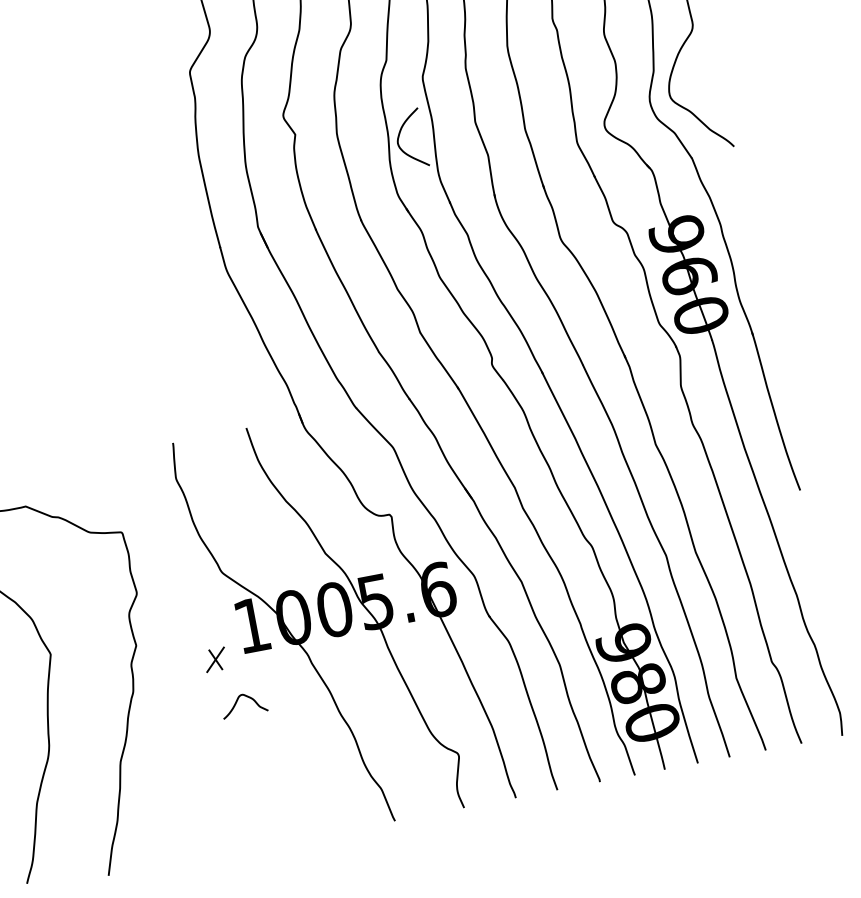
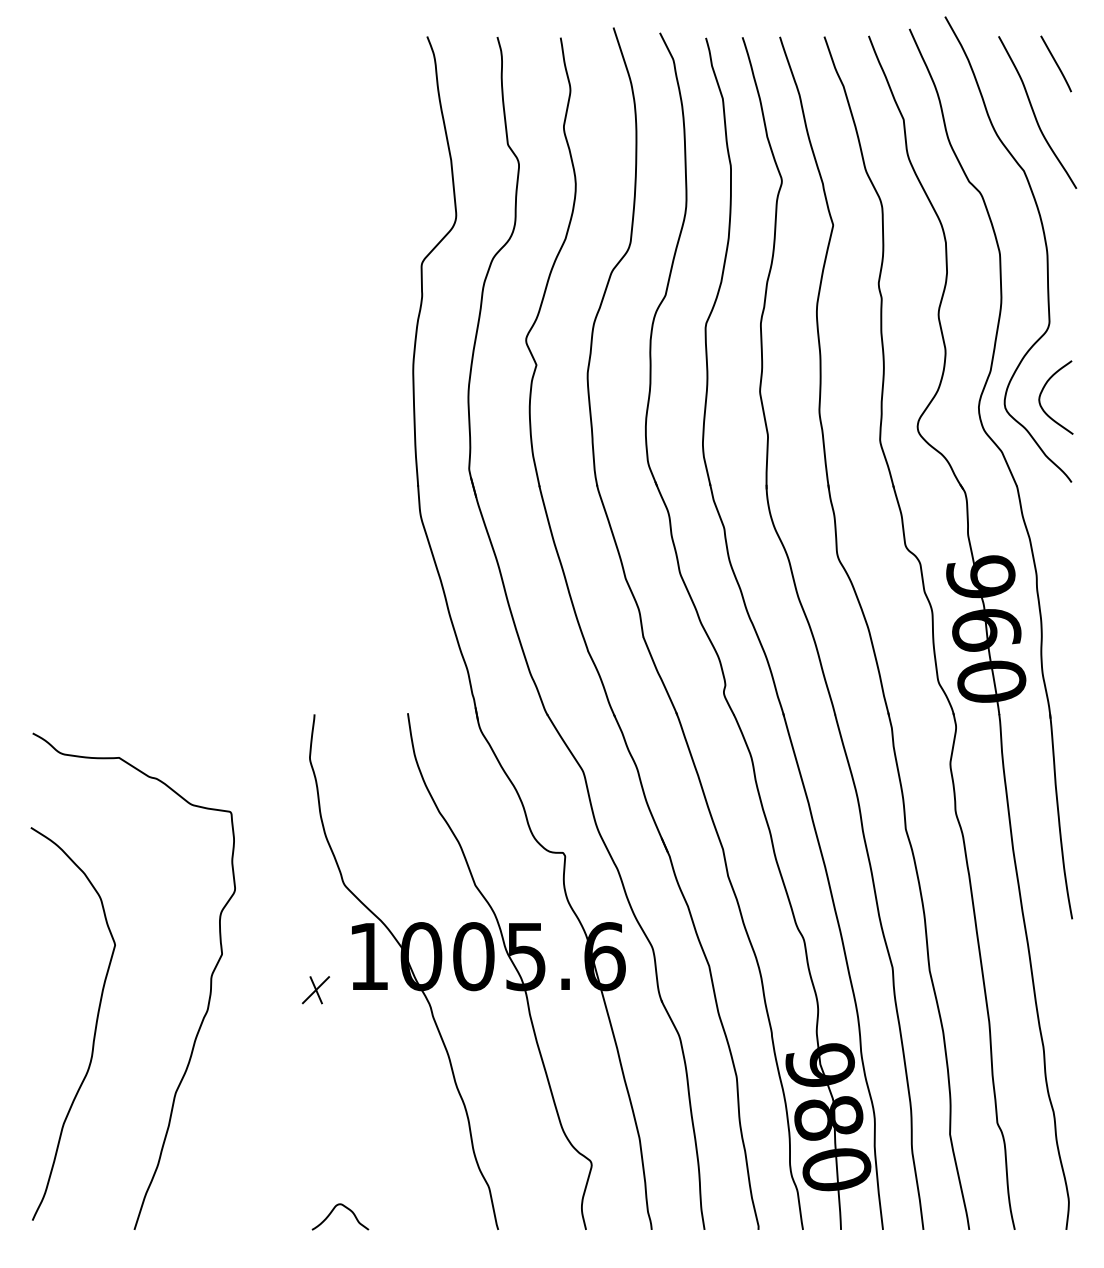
curve: (399, 135) -> (1043, 390), moved
curve: (237, 702) -> (332, 1212), moved

